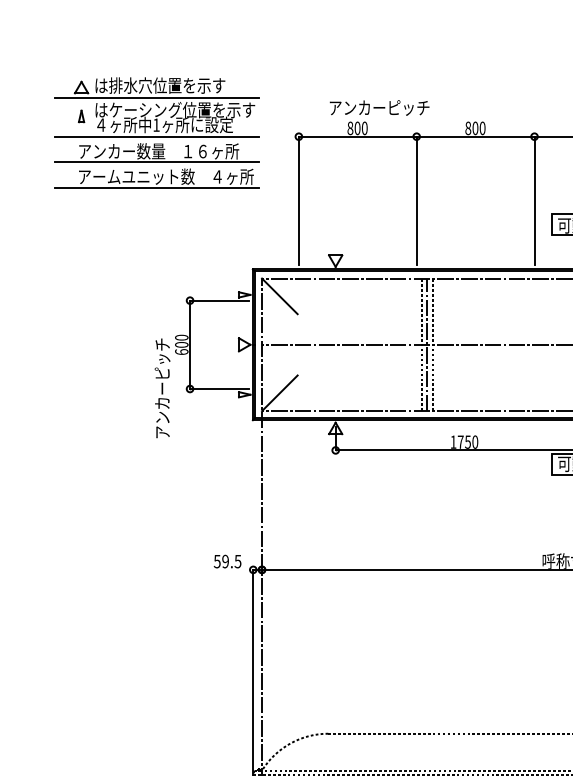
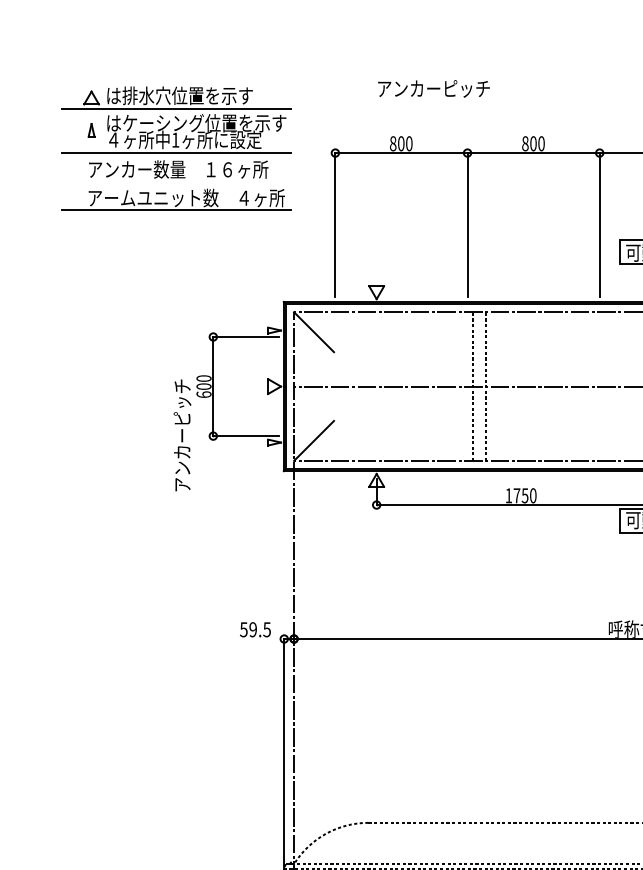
text: (379, 107) -> (433, 88), moved
line: (156, 162) -> (175, 181), removed
line: (427, 344) -> (479, 386), removed

